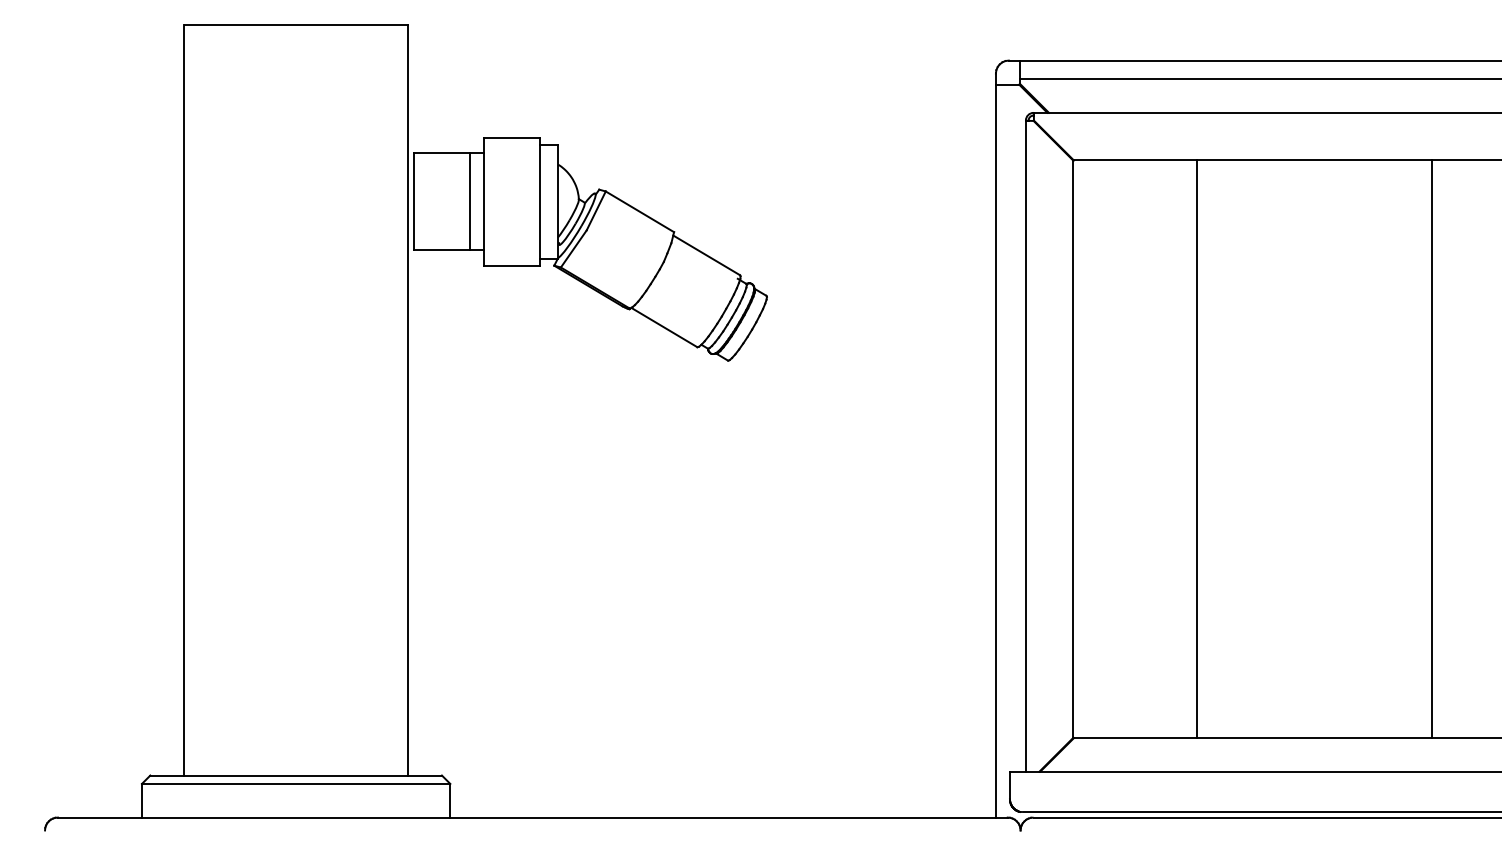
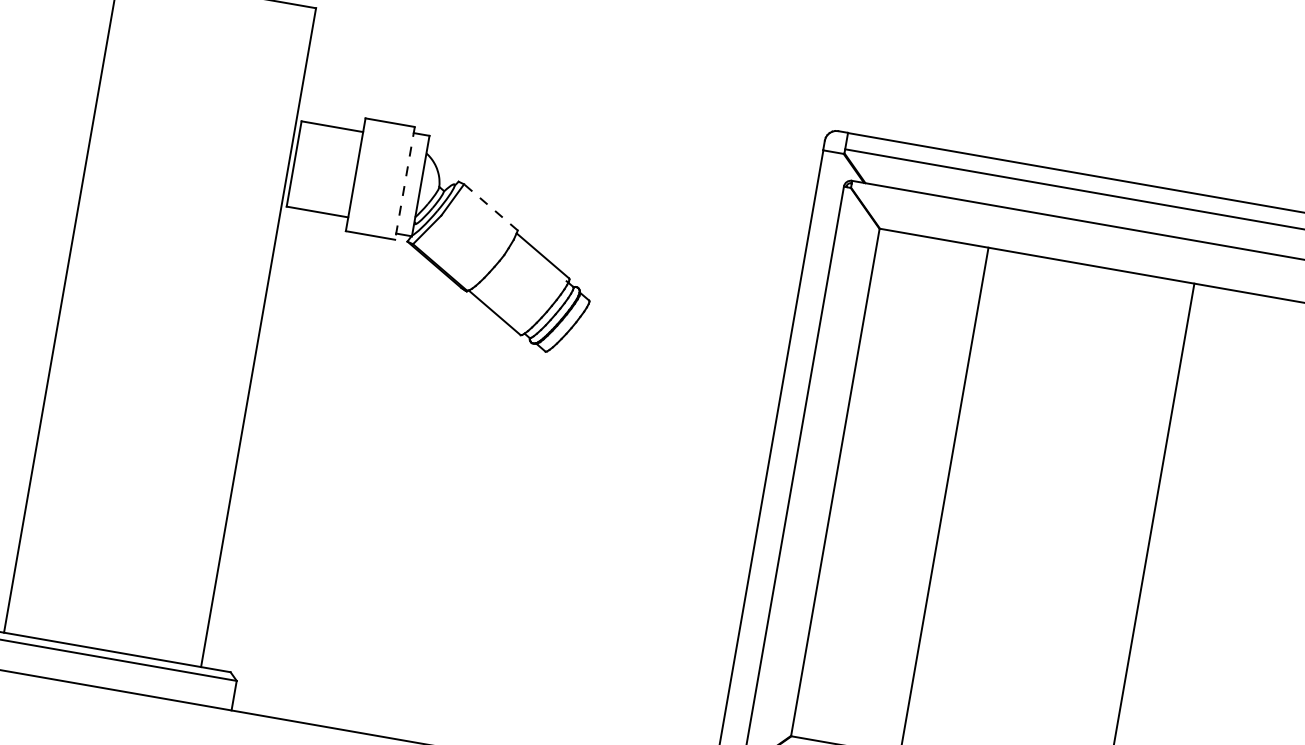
line: (470, 201) -> (343, 172), removed
line: (540, 202) -> (405, 183), solid -> dashed
line: (639, 211) -> (490, 207), solid -> dashed

